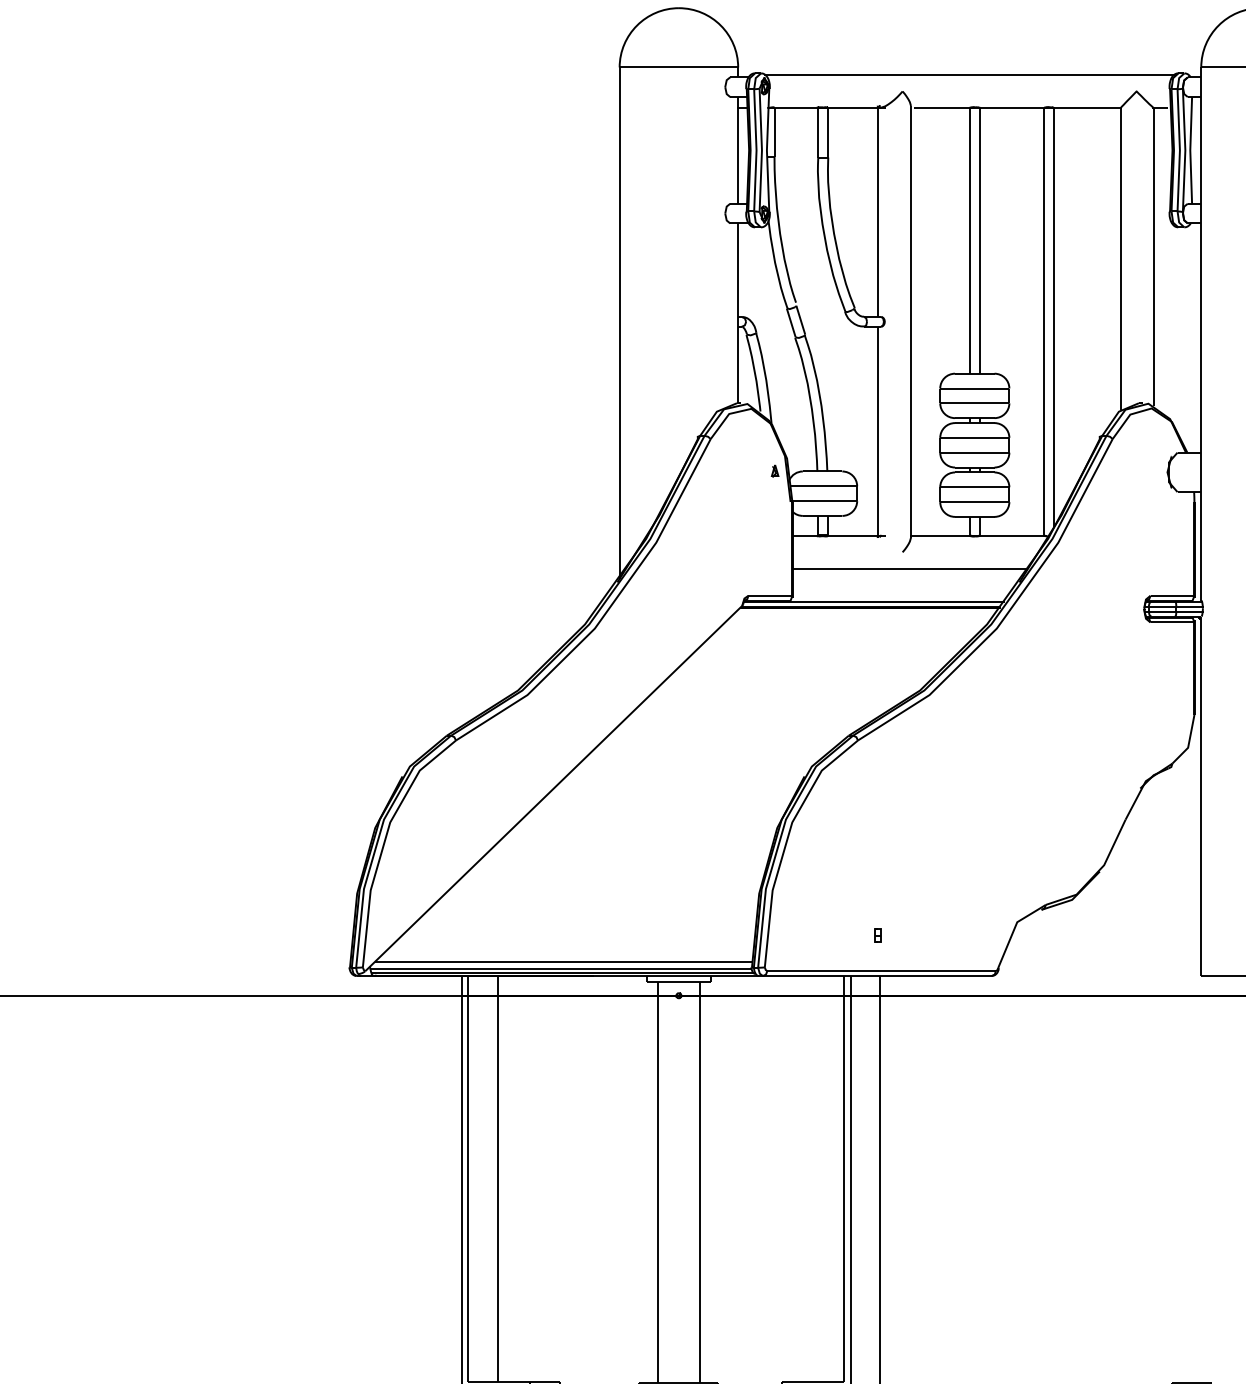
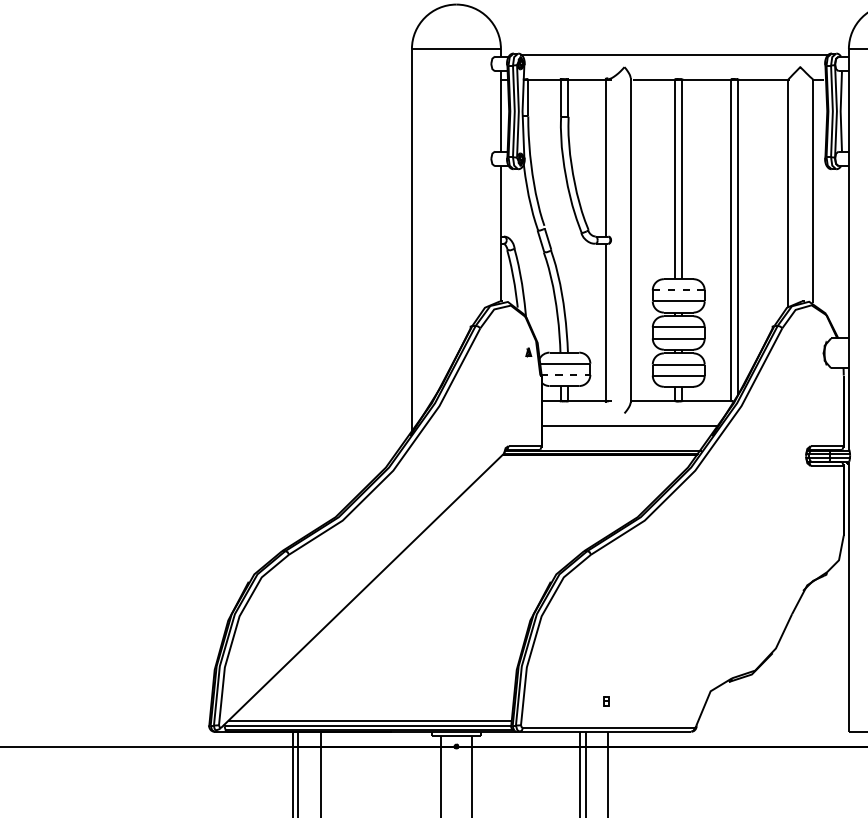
line: (975, 388) -> (679, 290), solid -> dashed
line: (824, 501) -> (565, 375), solid -> dashed

